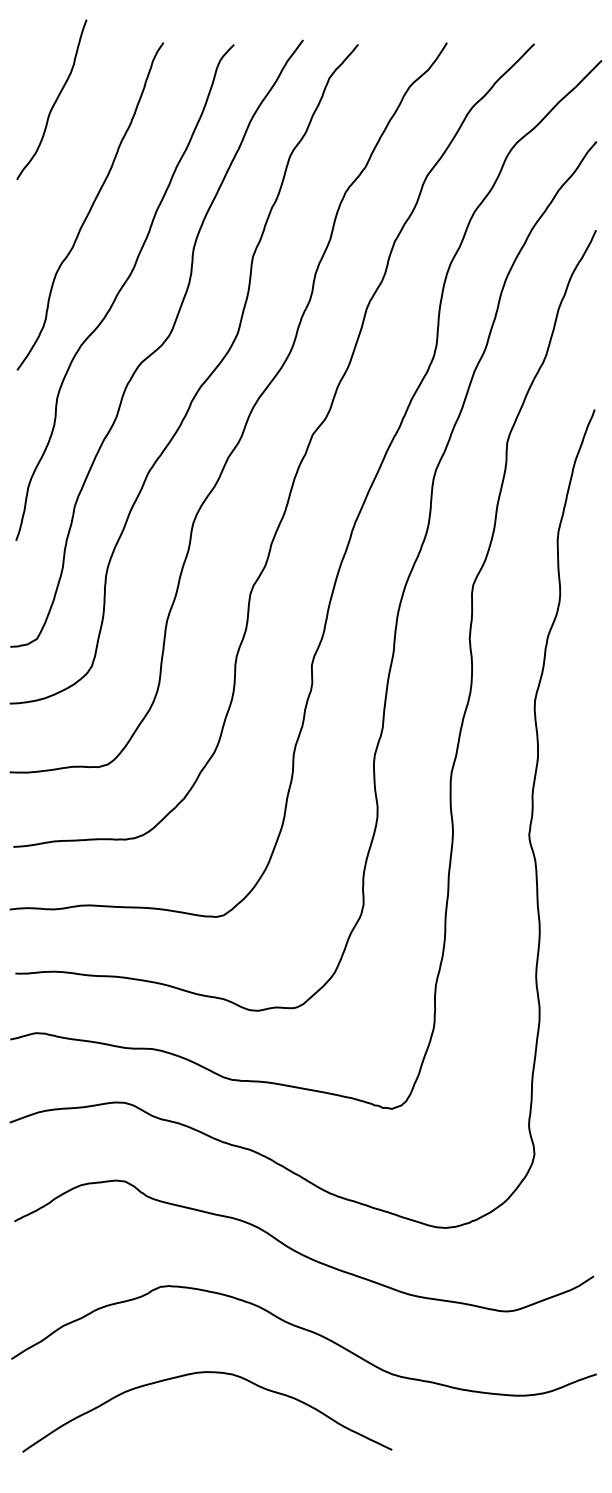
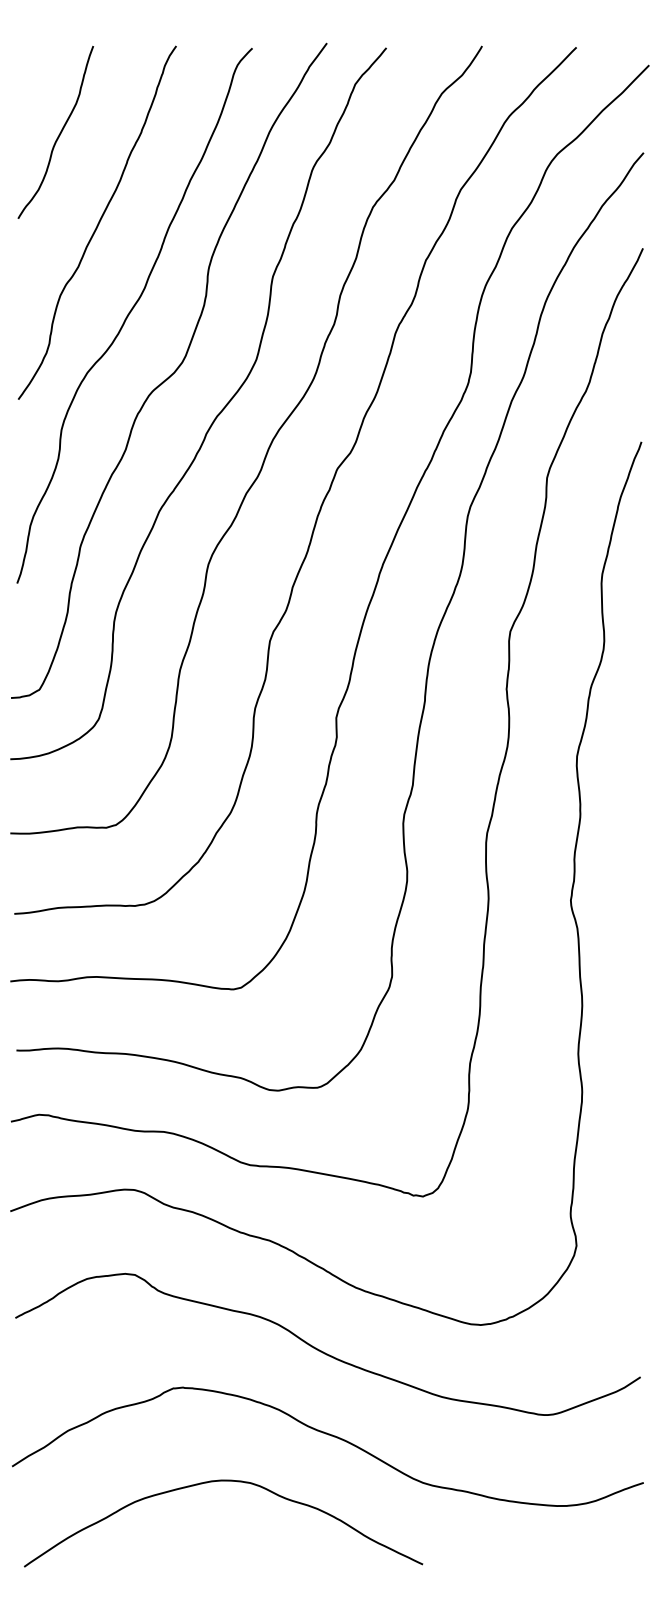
curve: (54, 101) -> (58, 134), moved

